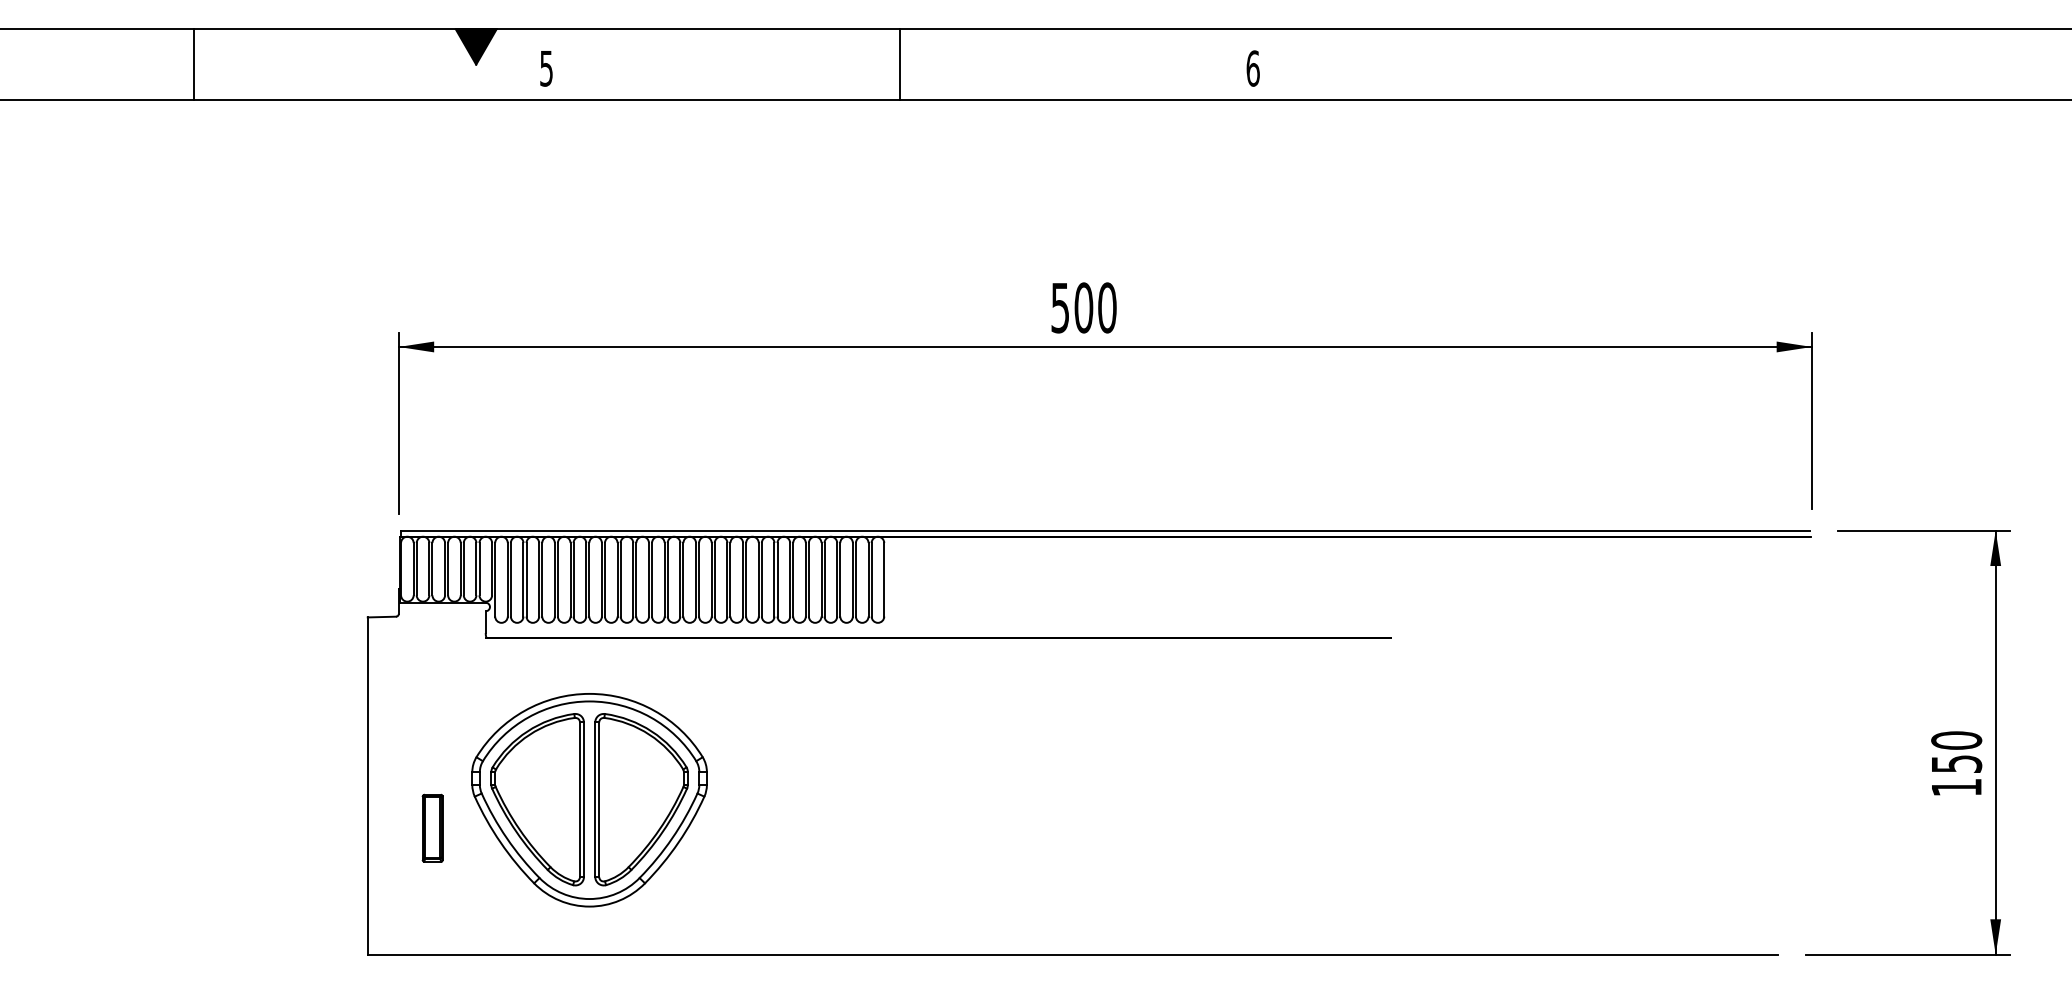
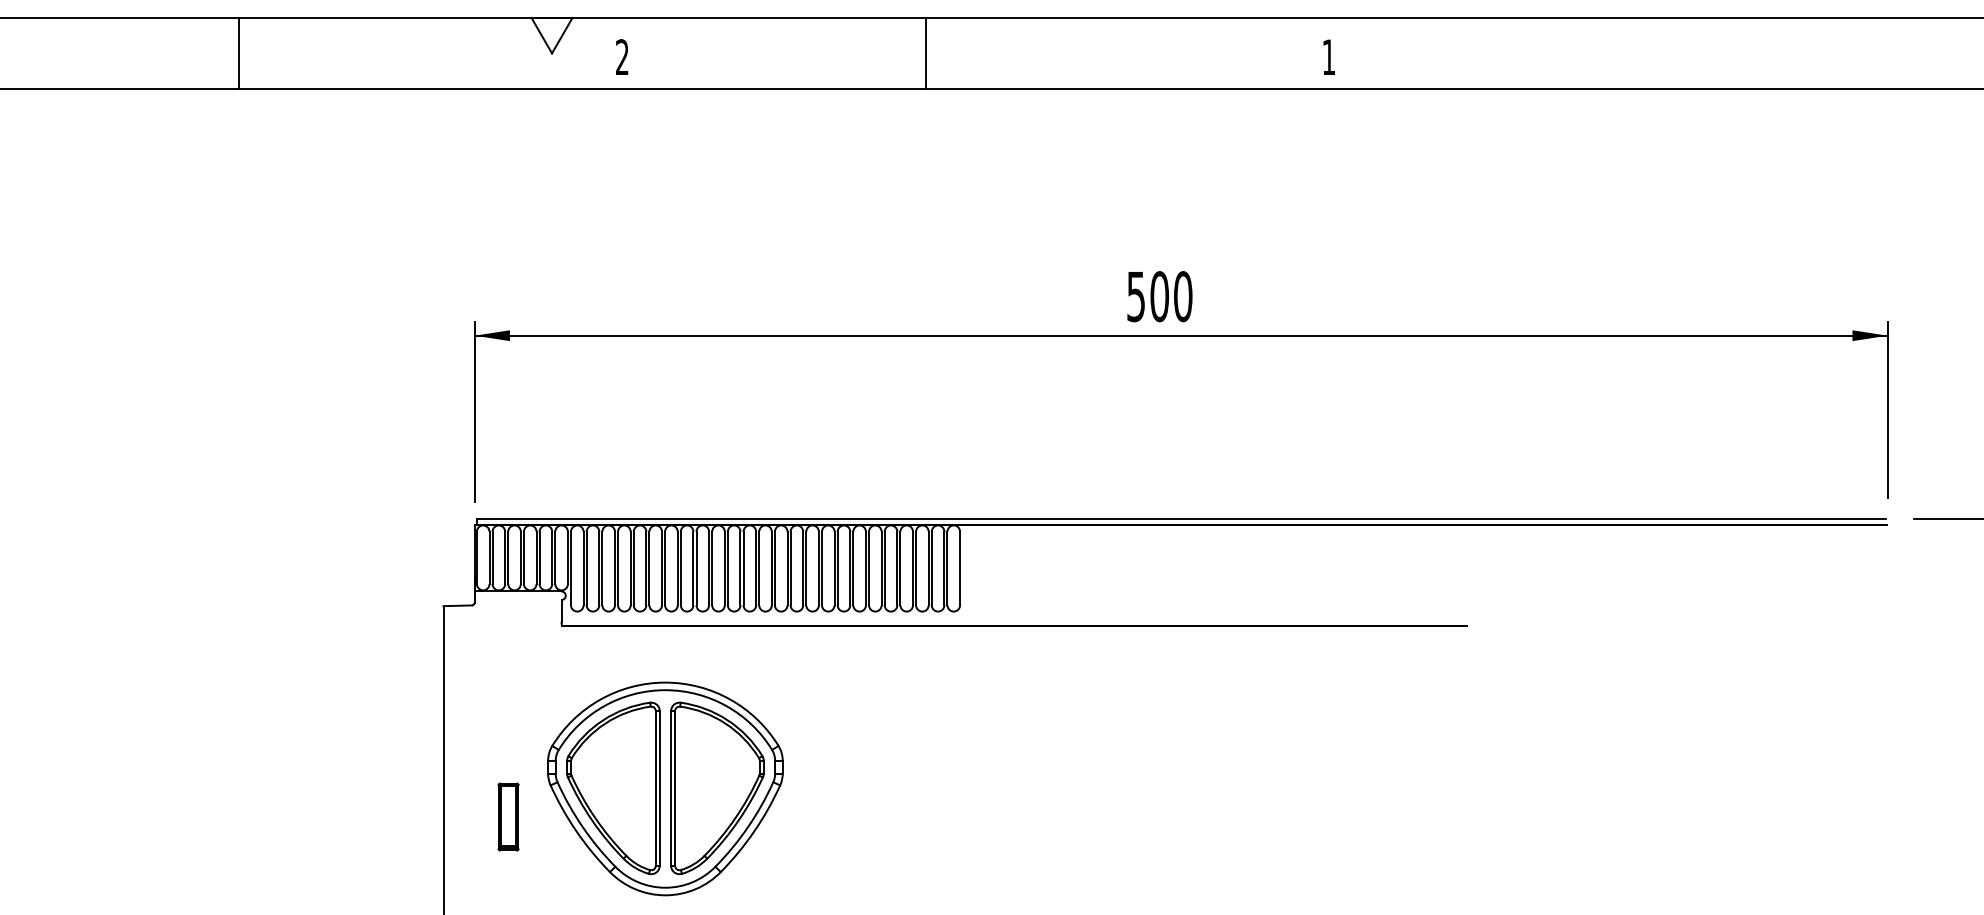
fill: (475, 46) -> (551, 35), removed
line: (193, 64) -> (239, 53), moved
line: (900, 64) -> (926, 53), moved
text: (546, 68) -> (622, 57), 5 -> 2
text: (1252, 68) -> (1328, 57), 6 -> 1

